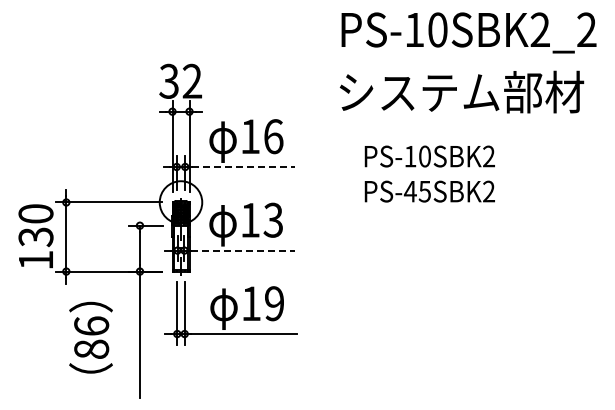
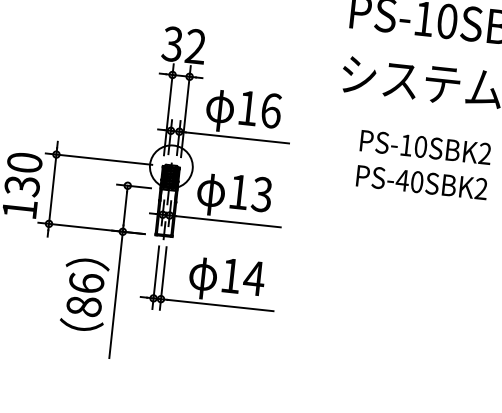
line: (243, 166) -> (237, 137), dashed -> solid
text: (424, 191) -> (416, 181), PS-45SBK2 -> PS-40SBK2
line: (243, 250) -> (228, 221), dashed -> solid
text: (274, 303) -> (254, 278), 19 -> 14
text: (90, 337) -> (84, 294), moved

